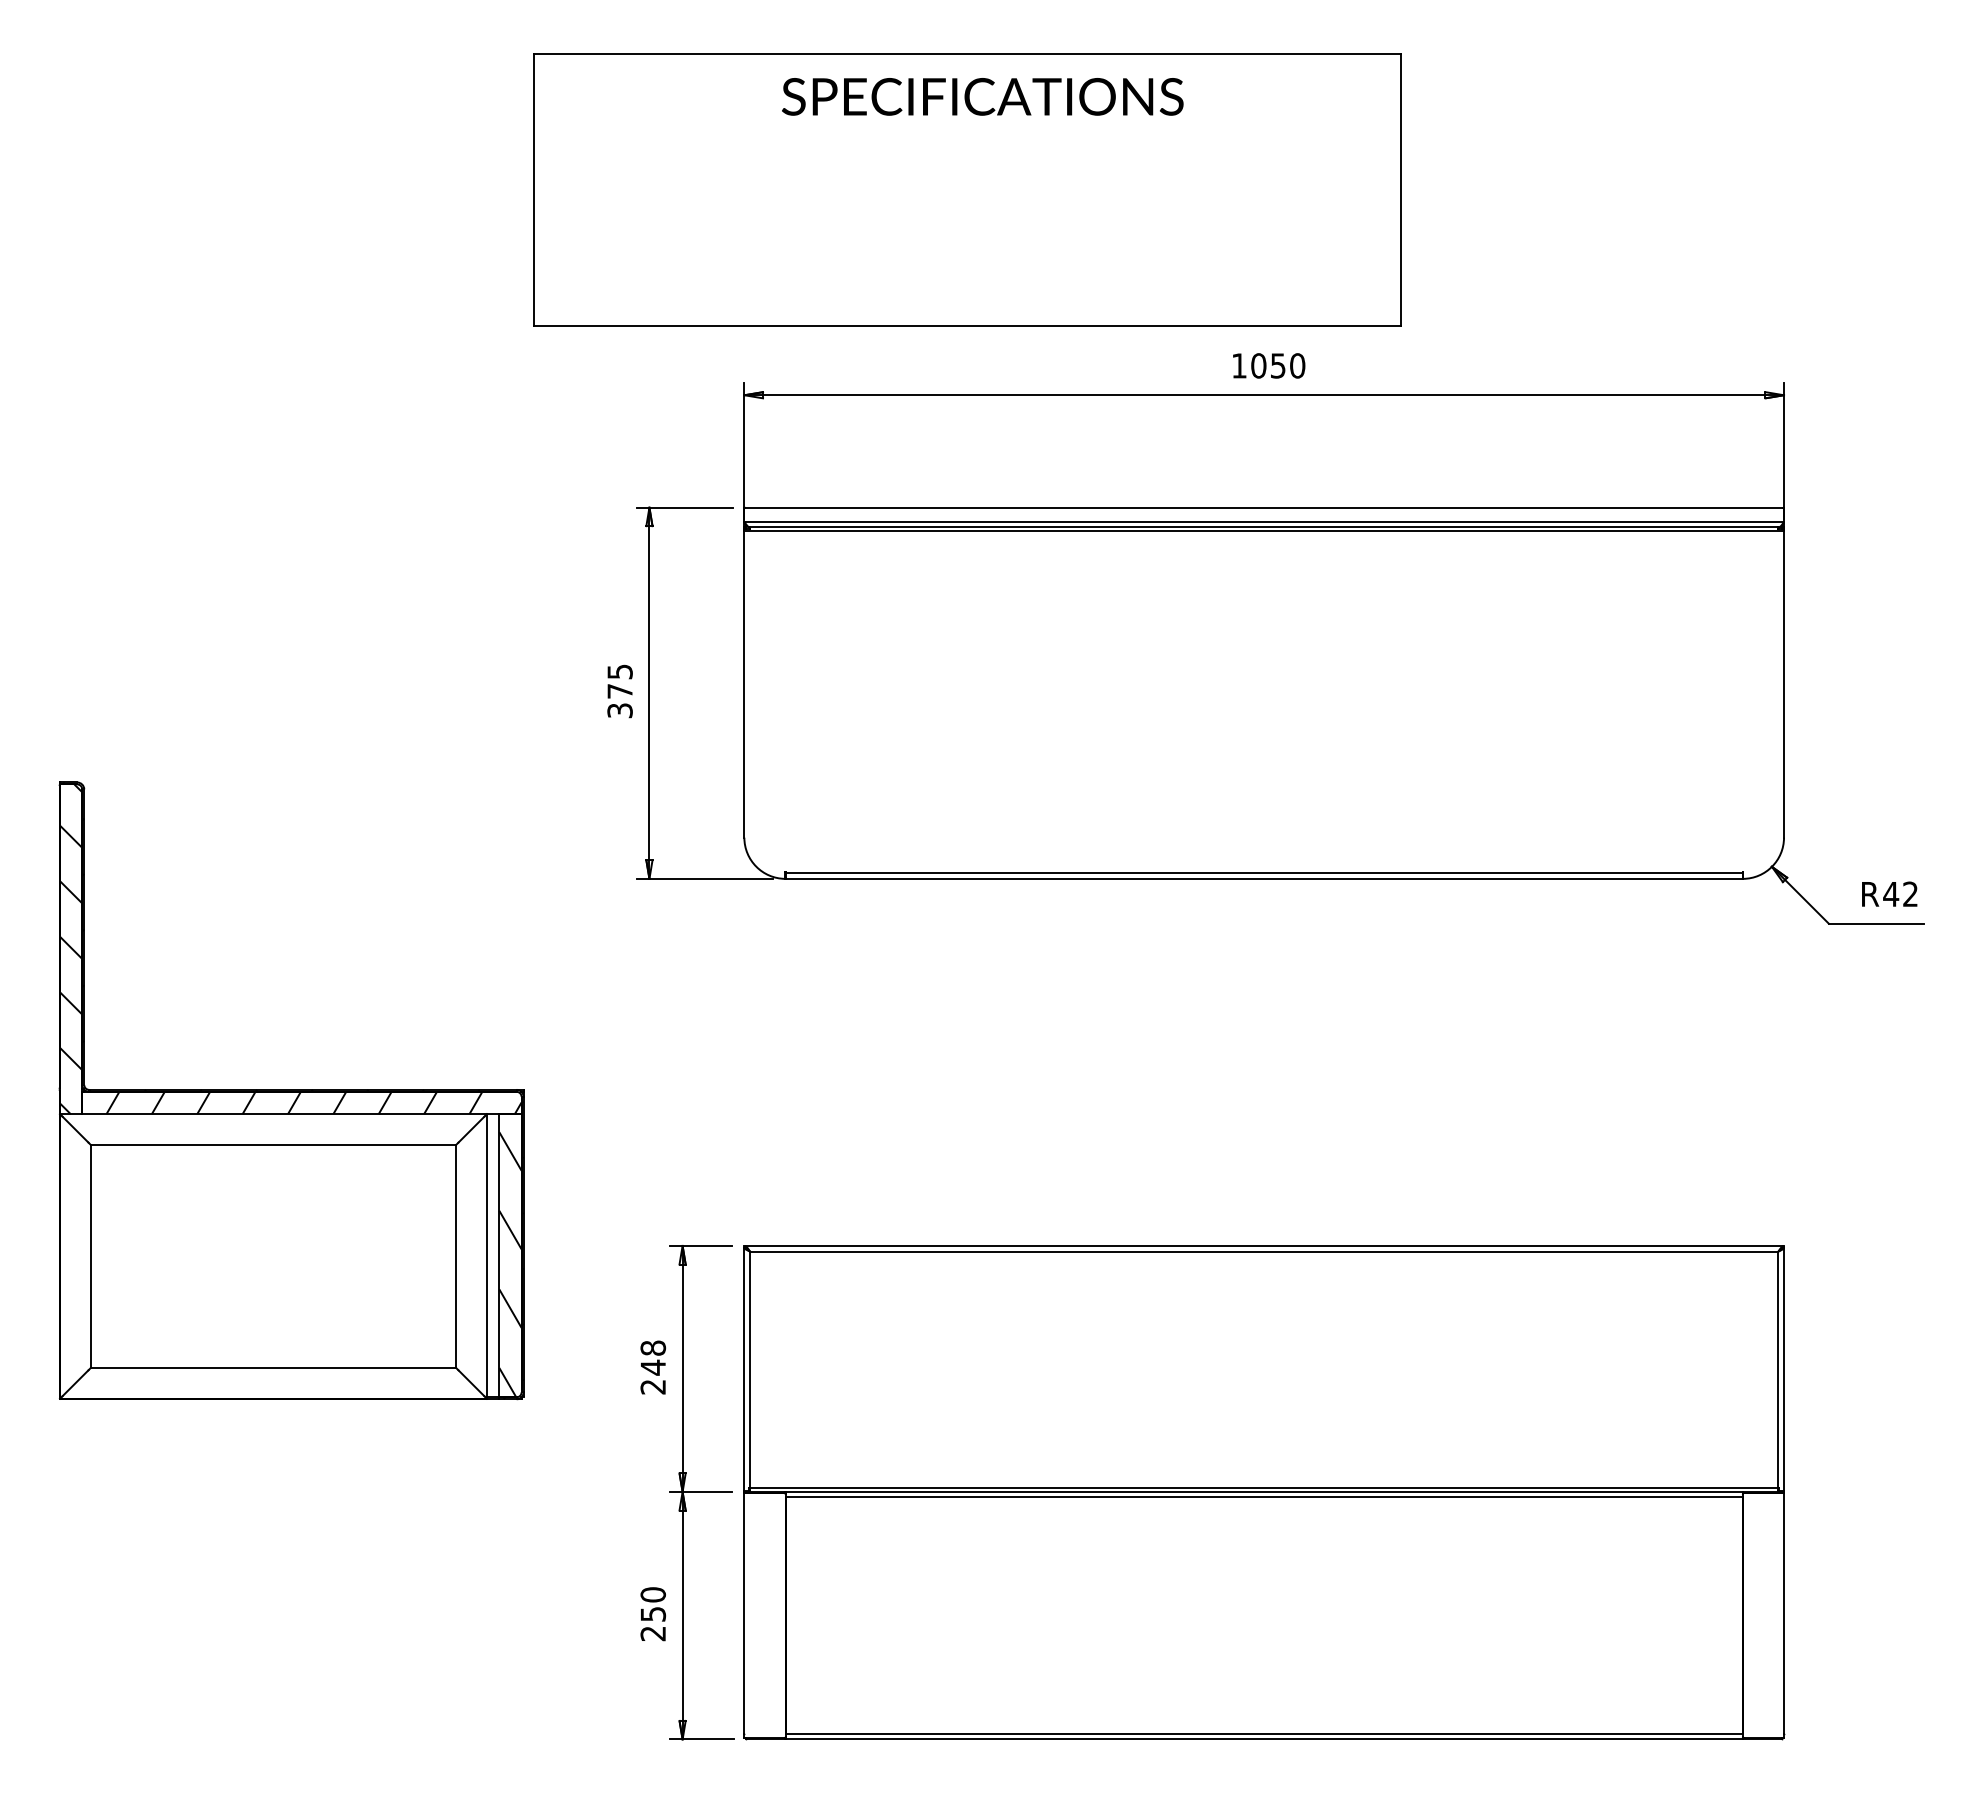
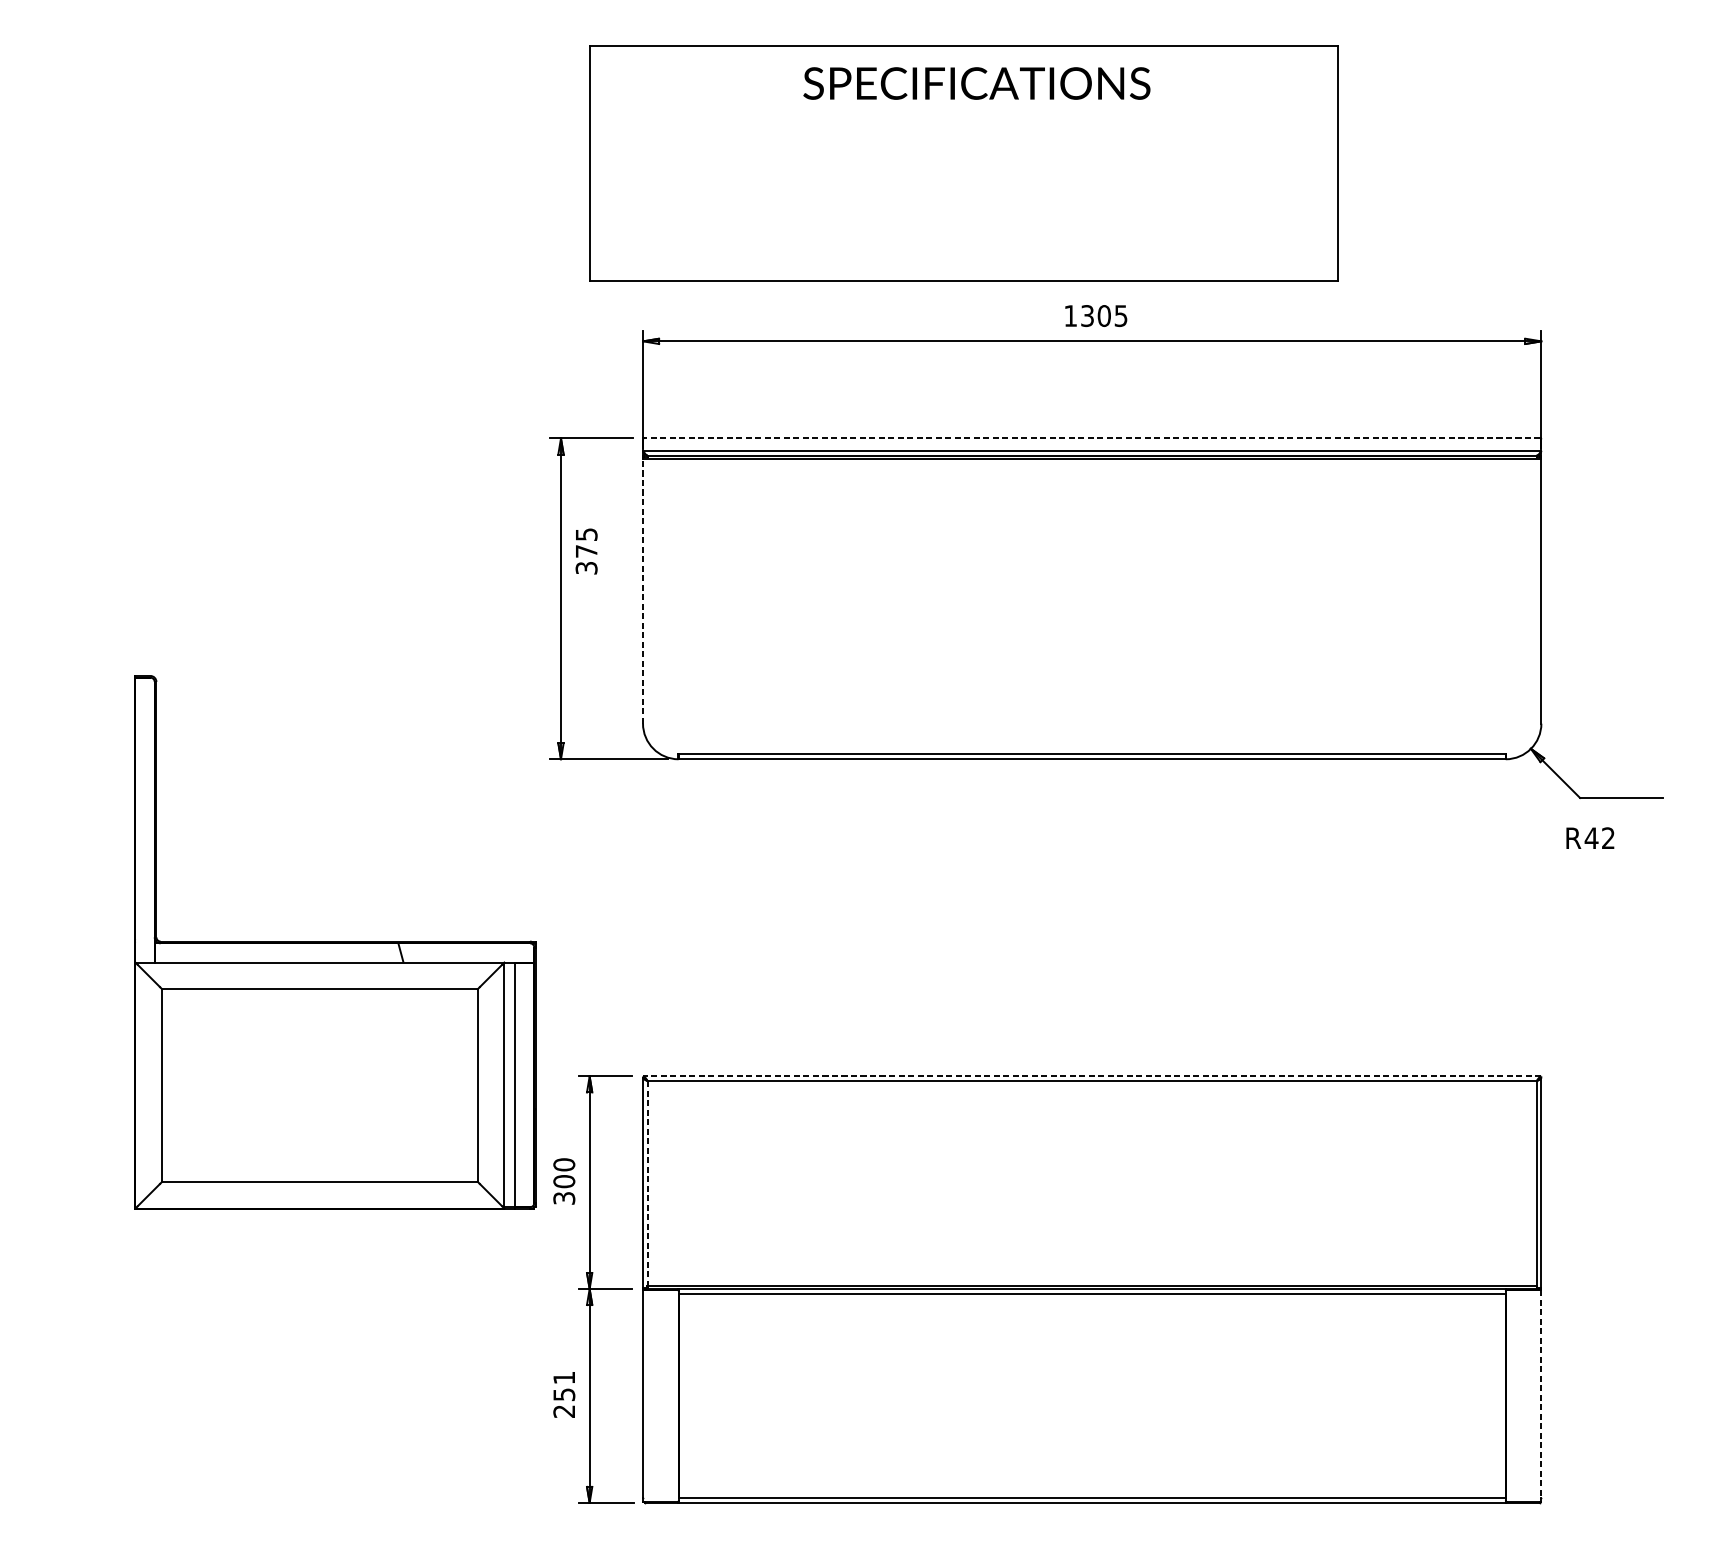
part: (967, 189) -> (963, 163), moved
text: (1278, 365) -> (1104, 315), 1050 -> 1305
line: (1264, 507) -> (1092, 438), solid -> dashed
line: (744, 684) -> (643, 591), solid -> dashed
text: (619, 691) -> (586, 551), moved
text: (1889, 893) -> (1590, 837), moved
part: (291, 1090) -> (335, 942), moved
line: (1264, 1245) -> (1092, 1076), solid -> dashed
text: (653, 1367) -> (564, 1181), 248 -> 300
line: (749, 1370) -> (647, 1184), solid -> dashed
text: (652, 1594) -> (563, 1377), 250 -> 251
line: (1784, 1614) -> (1541, 1394), solid -> dashed

